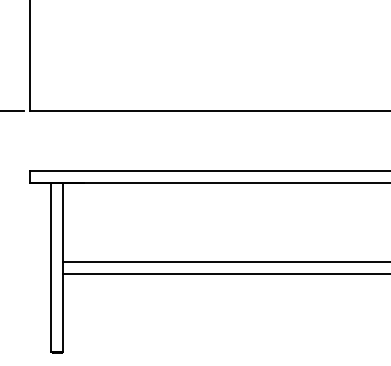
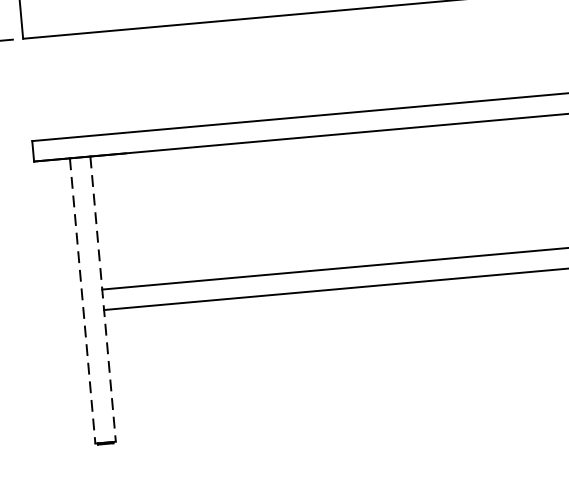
line: (51, 268) -> (83, 302), solid -> dashed
line: (63, 268) -> (103, 300), solid -> dashed

